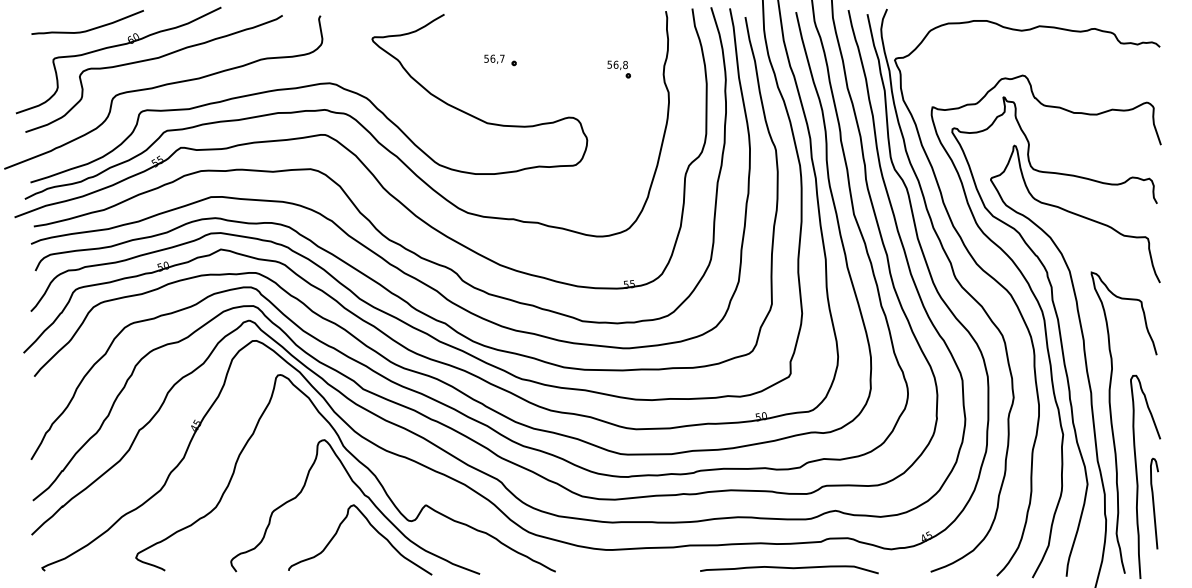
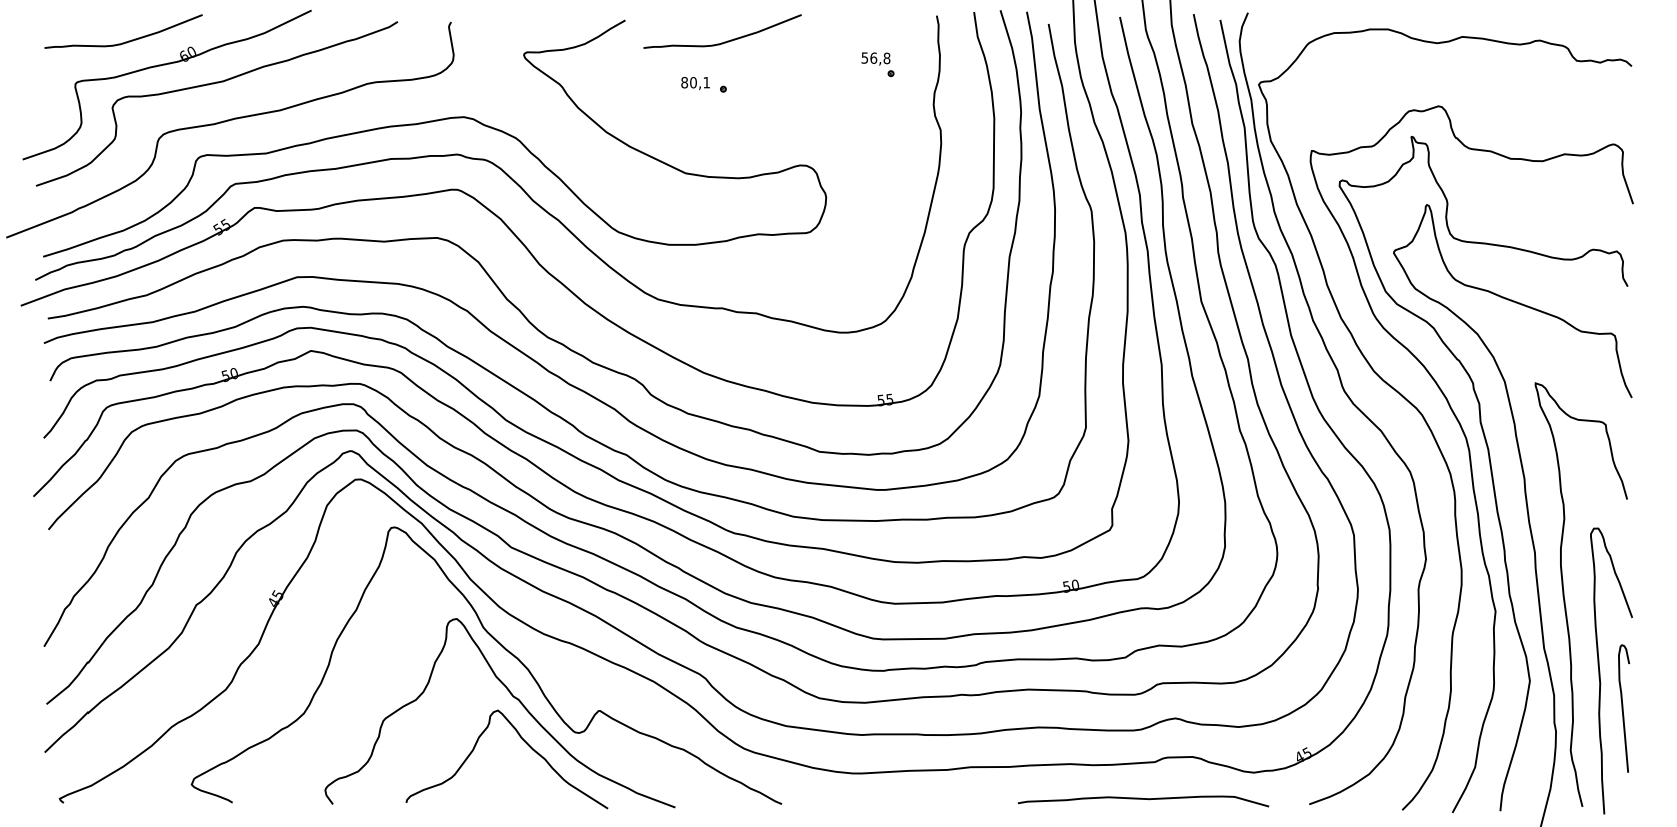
curve: (514, 29) -> (724, 41), added
text: (494, 58) -> (695, 82), 56,7 -> 80,1
part: (618, 69) -> (877, 64), moved
curve: (789, 568) -> (1143, 799), moved

